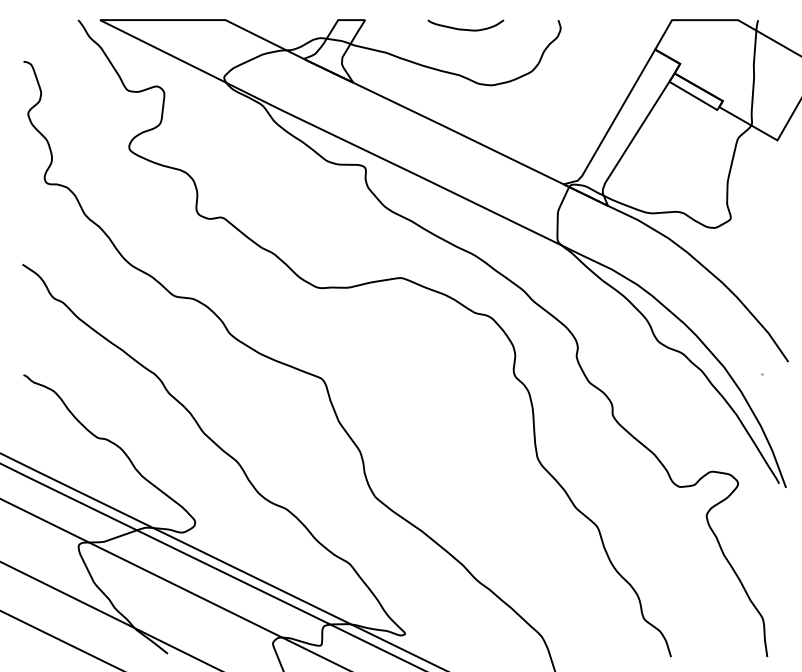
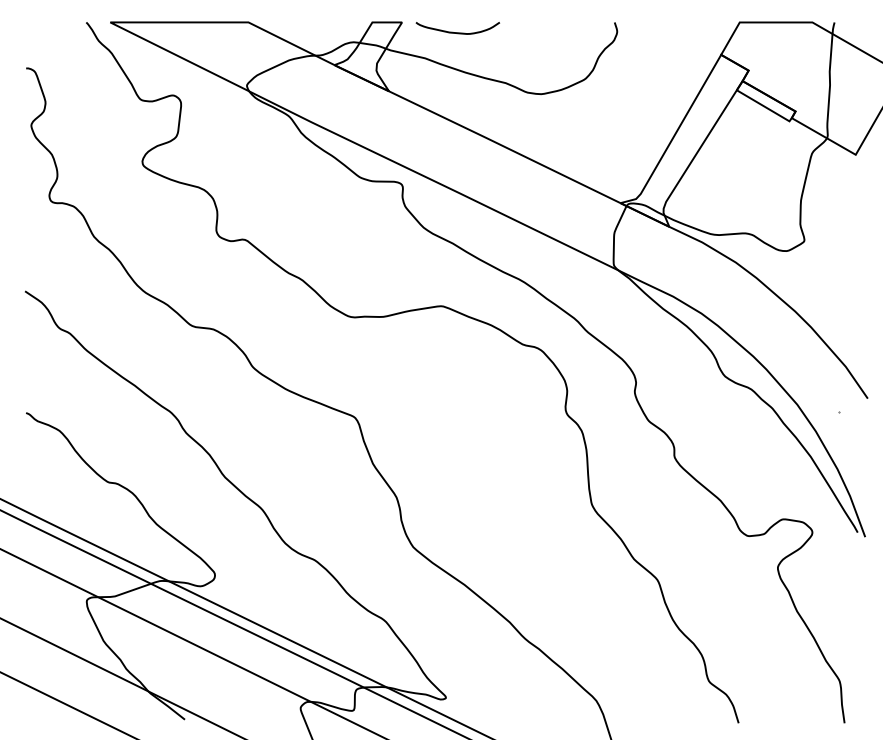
curve: (465, 29) -> (457, 32), moved

